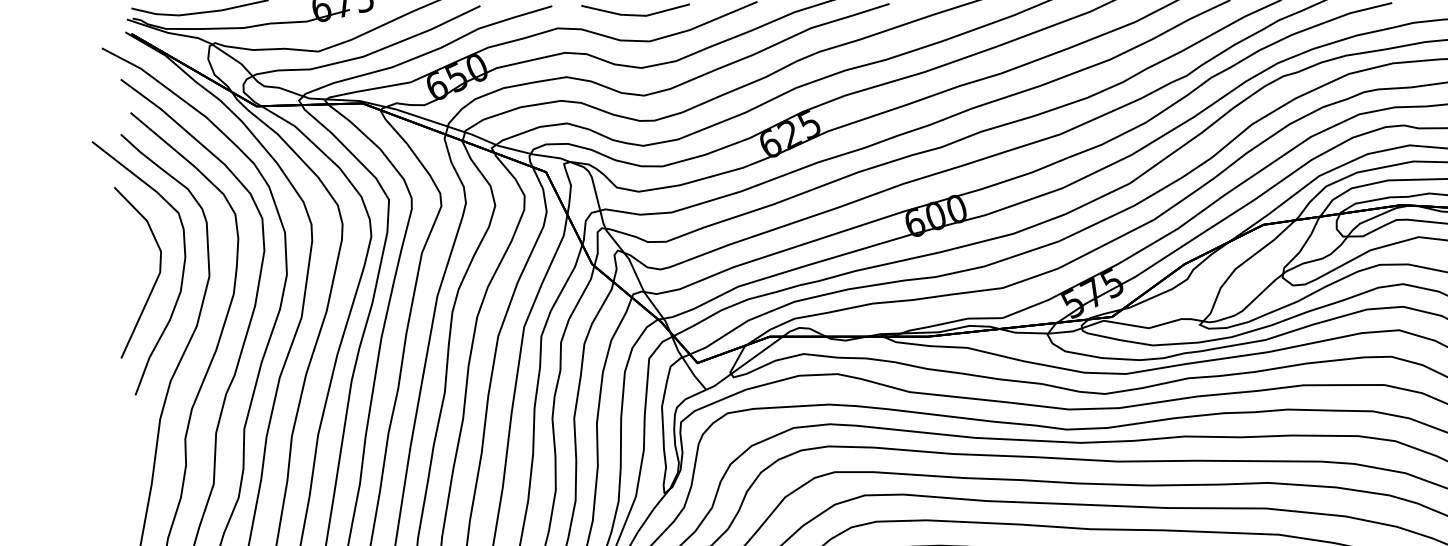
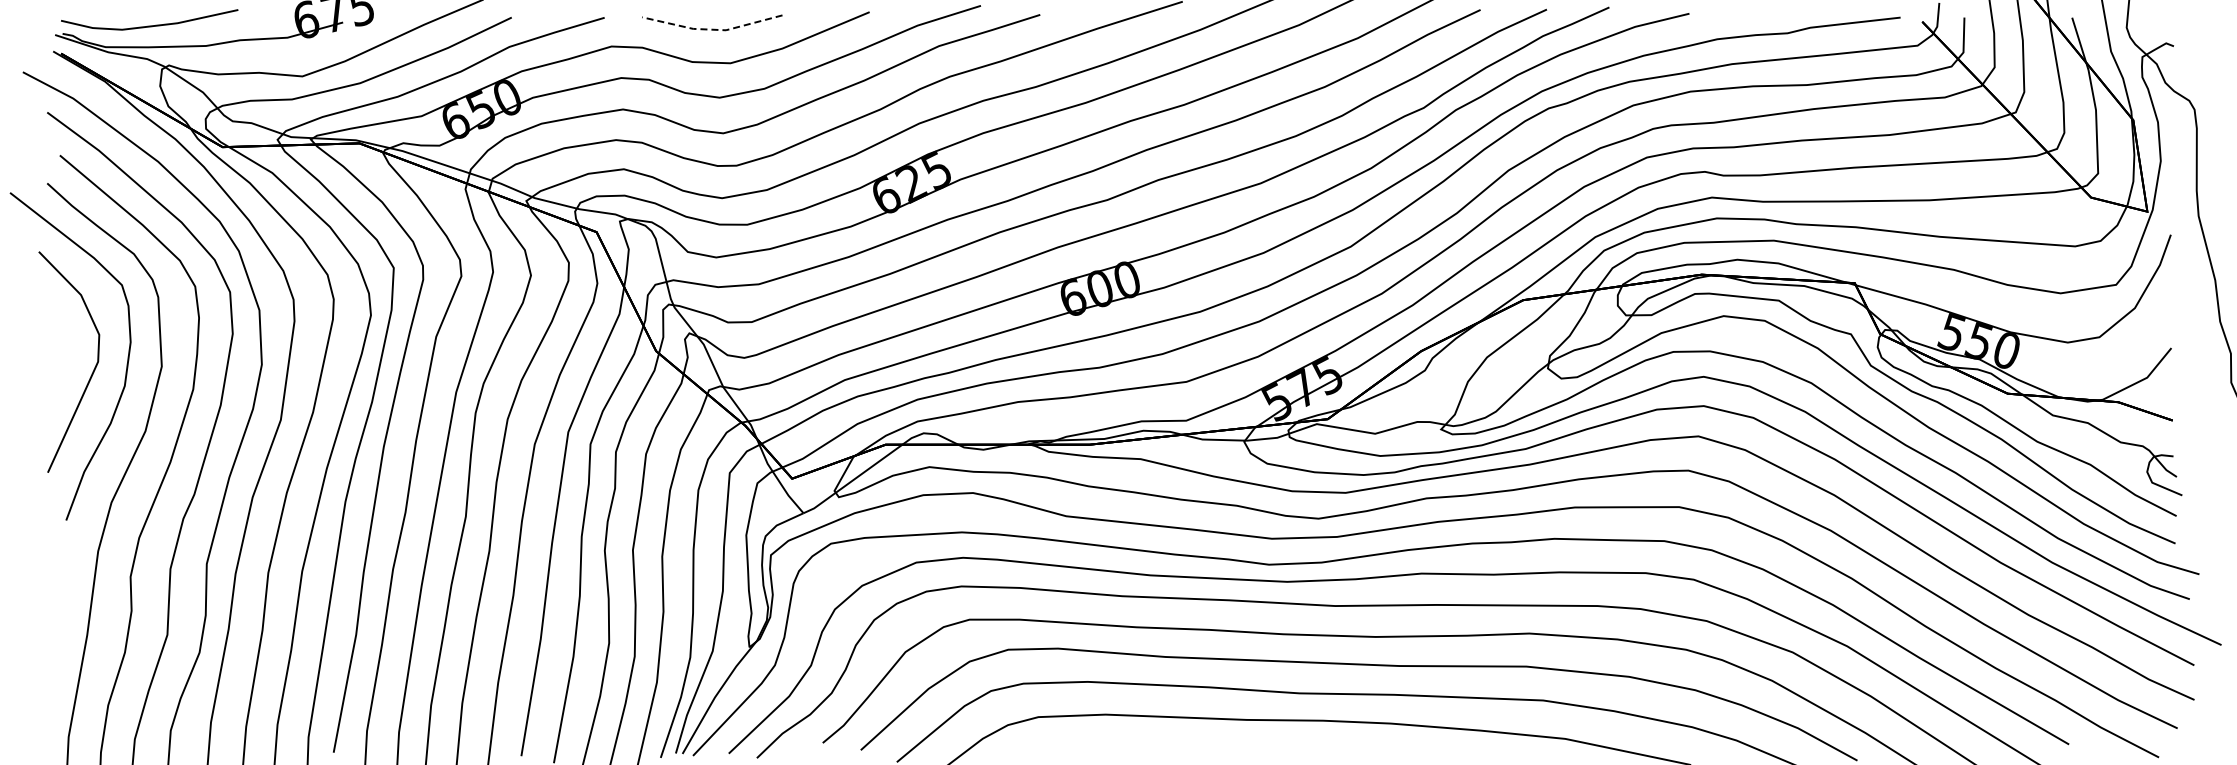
line: (635, 15) -> (712, 29), solid -> dashed

